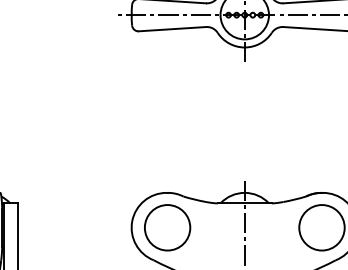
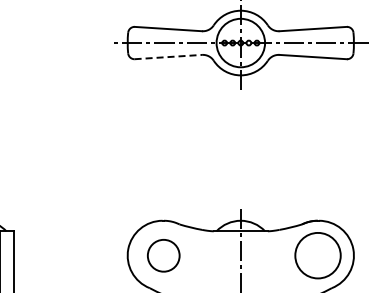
line: (172, 29) -> (168, 57), solid -> dashed
part: (167, 227) -> (163, 255), size x0.7

